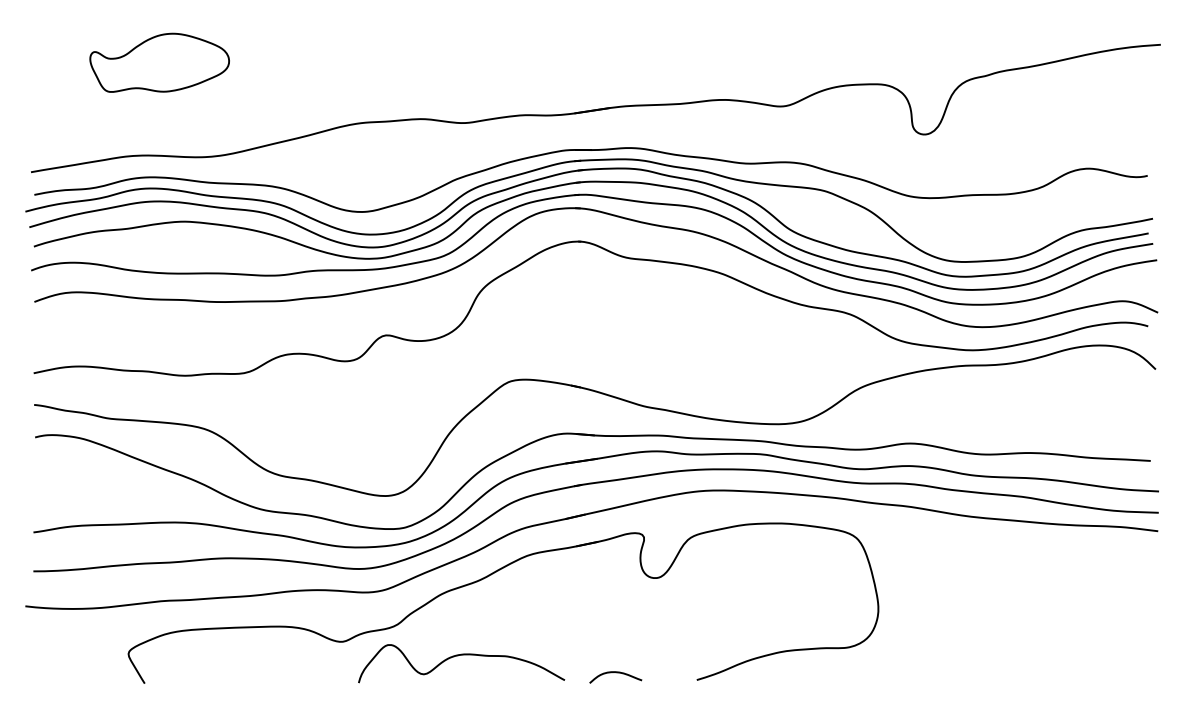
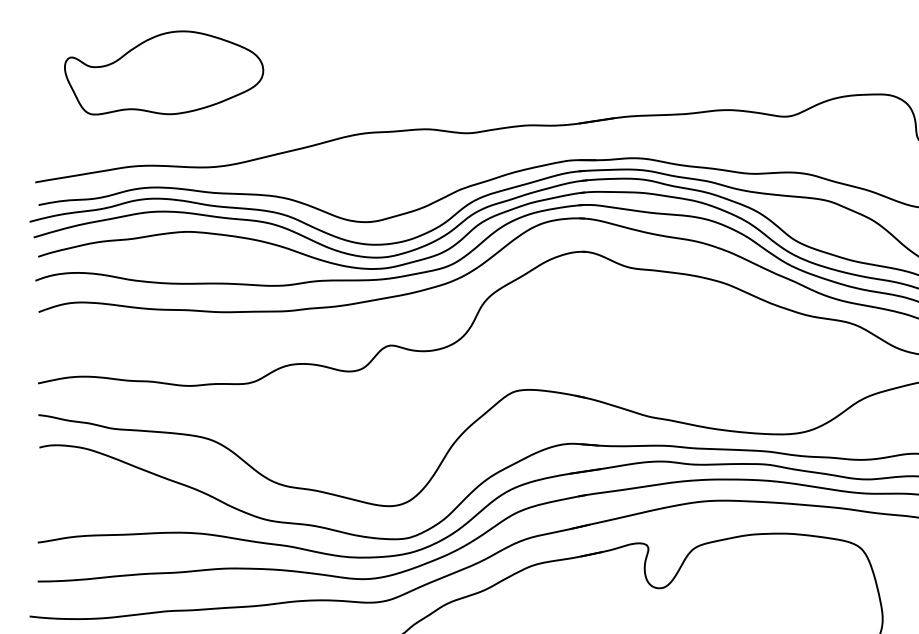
part: (159, 62) -> (163, 72), size x1.43

